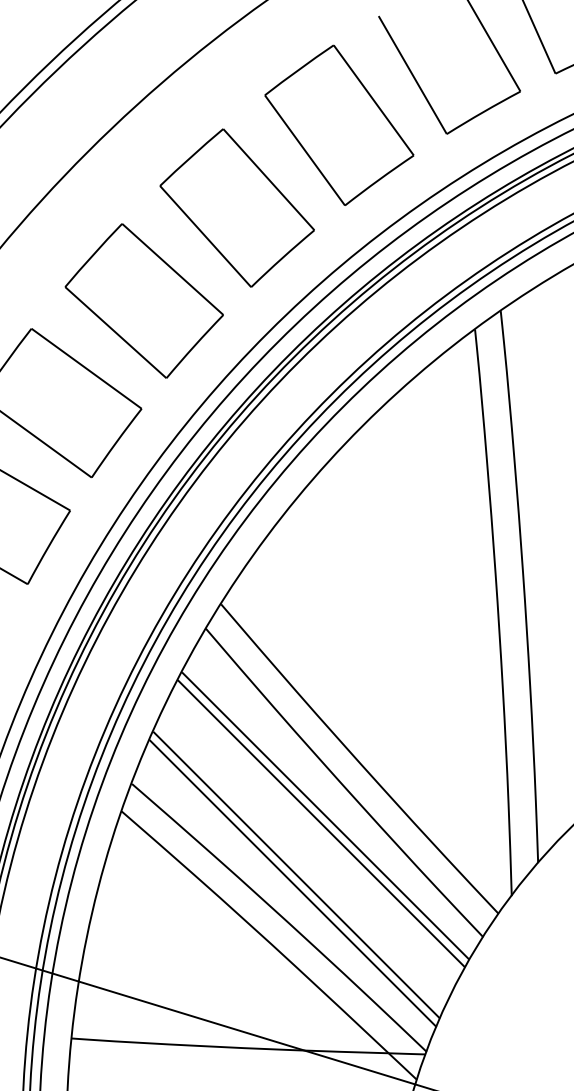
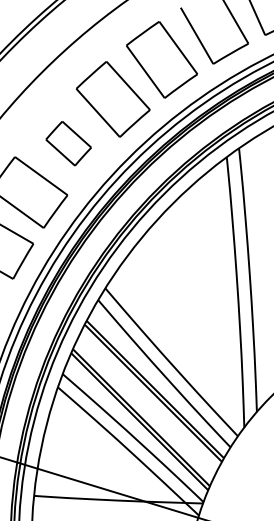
part: (143, 300) -> (68, 143), size x0.6

